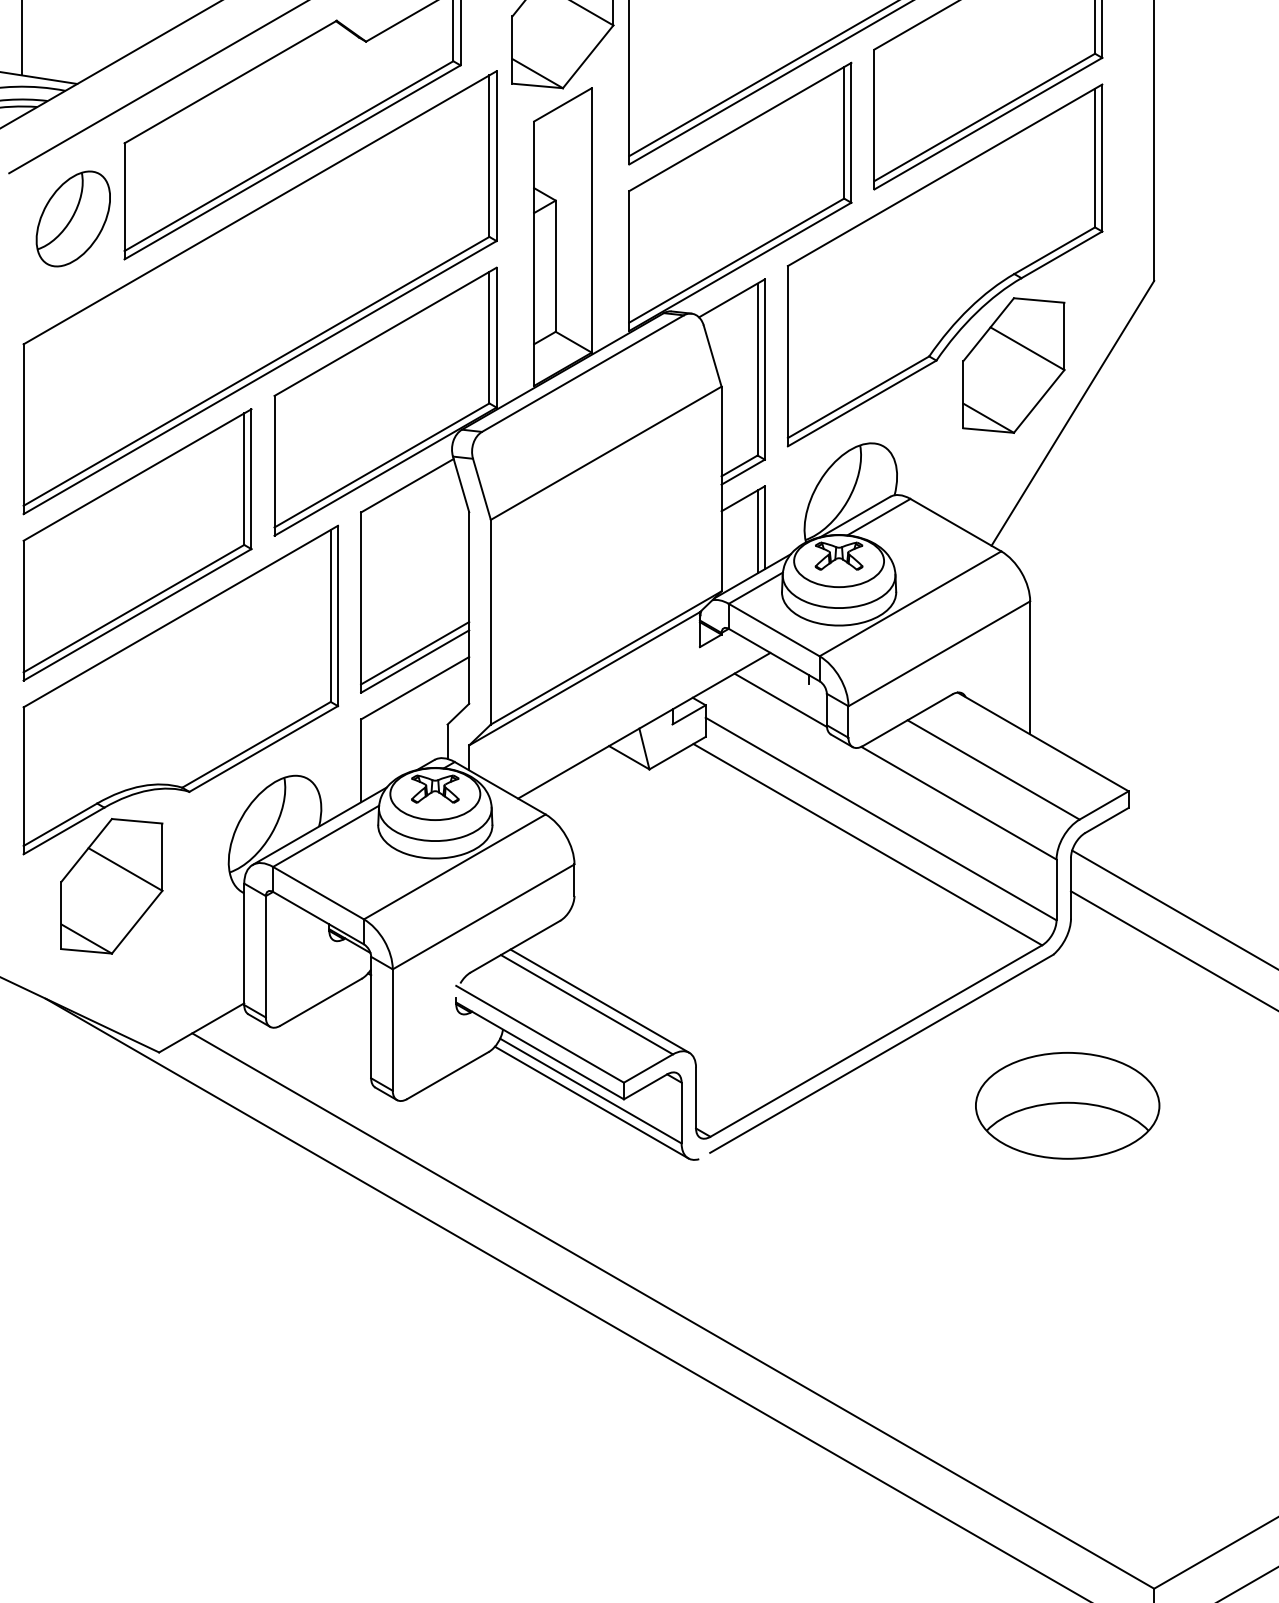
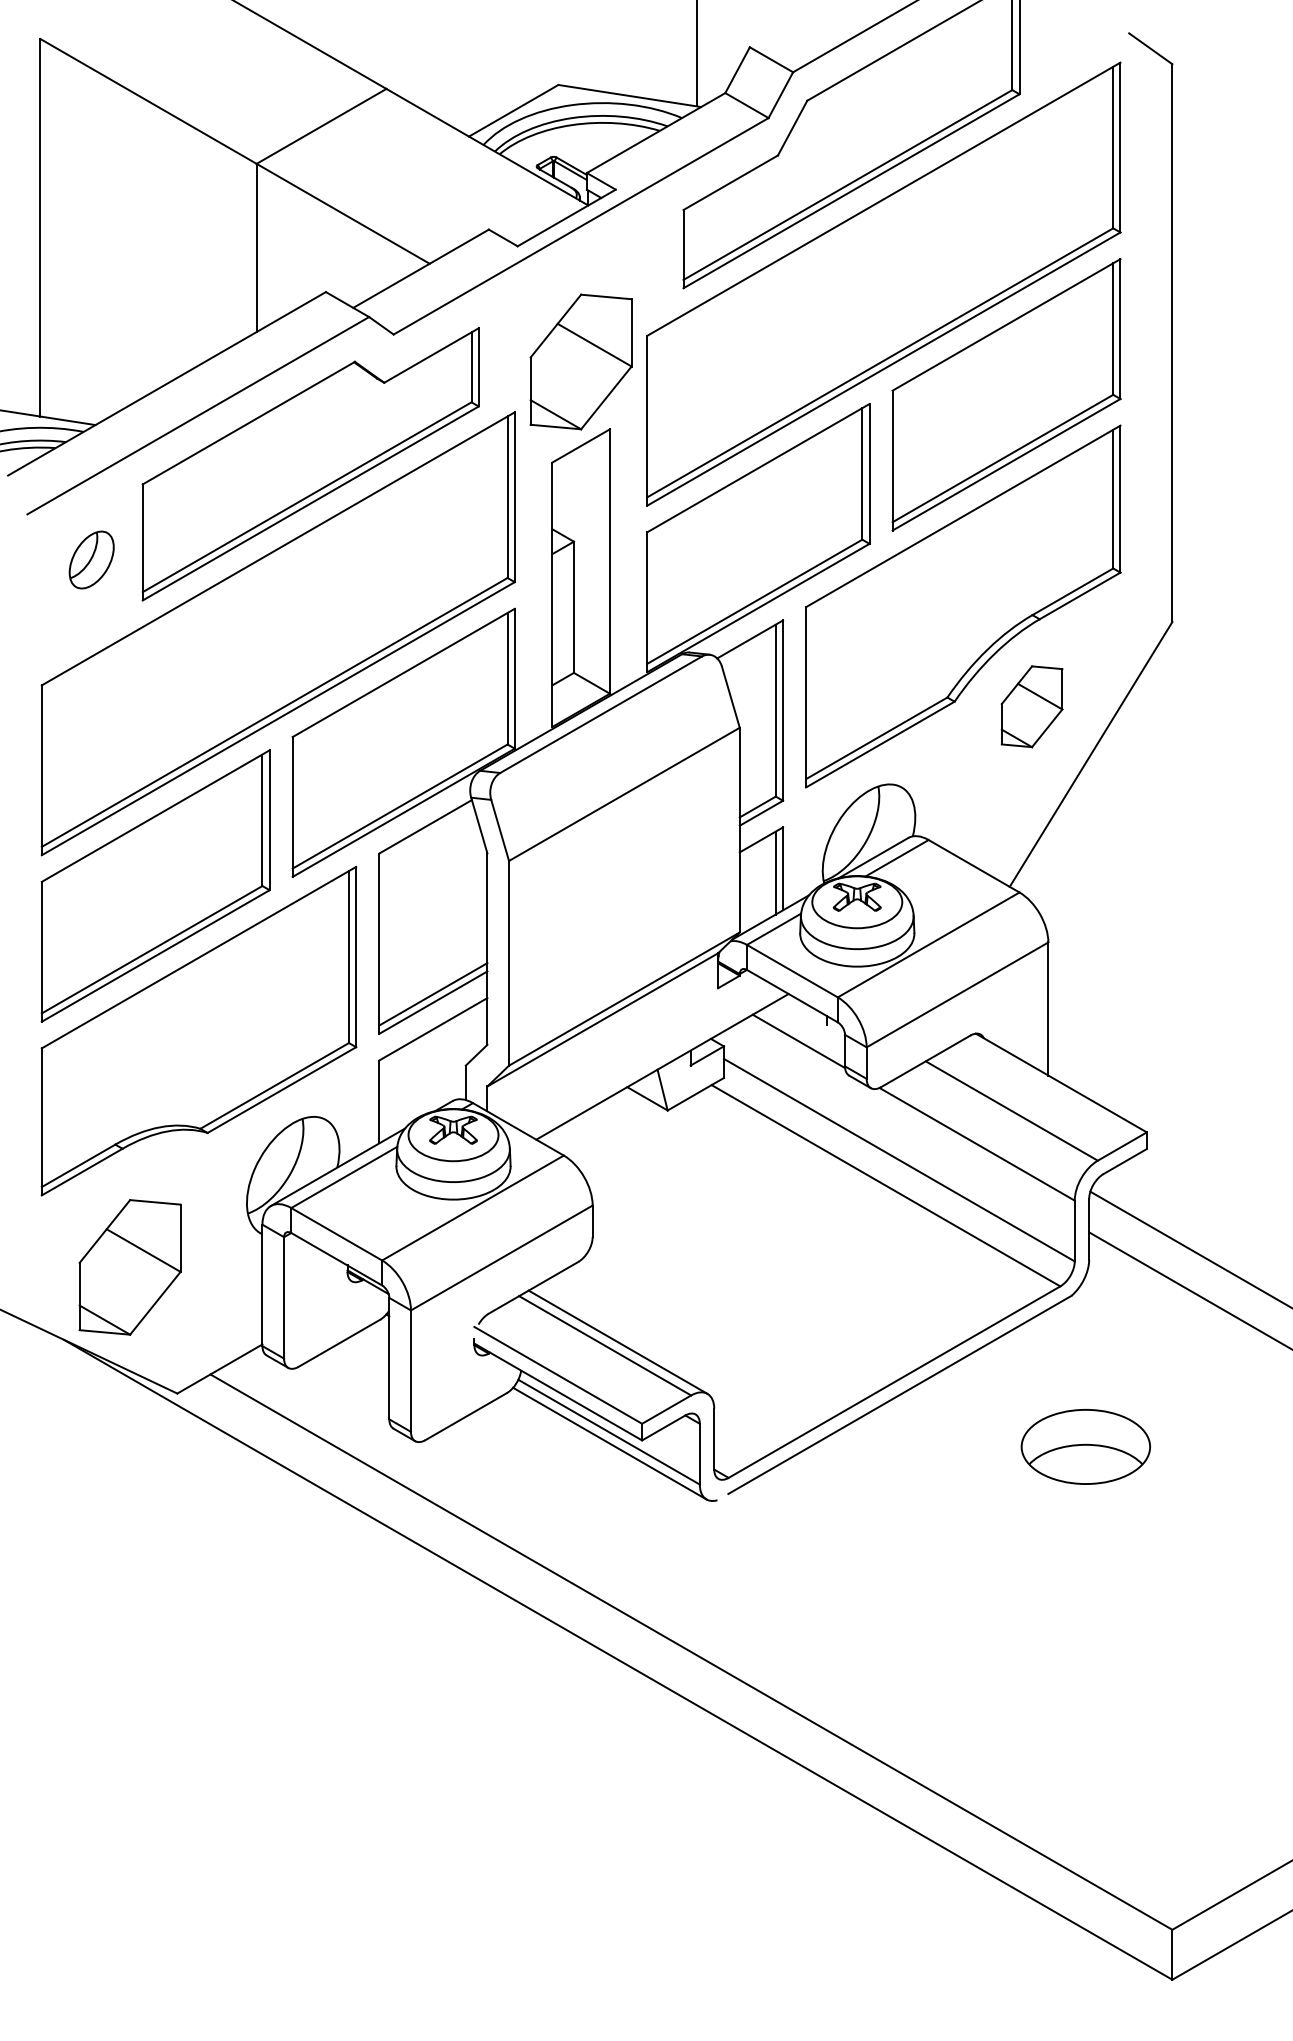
part: (73, 218) -> (91, 559), size x0.6
part: (1013, 365) -> (1031, 706), size x0.6
part: (111, 886) -> (129, 1267), moved
part: (1067, 1105) -> (1085, 1446), size x0.7

